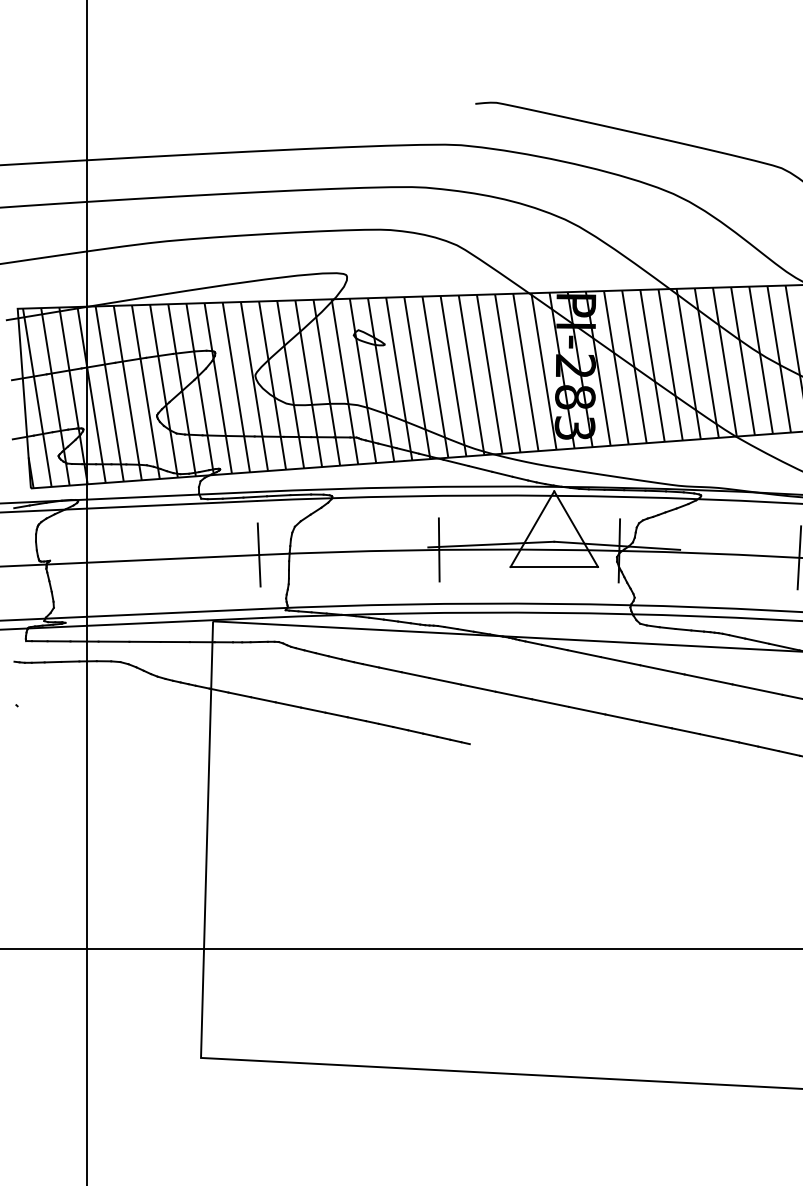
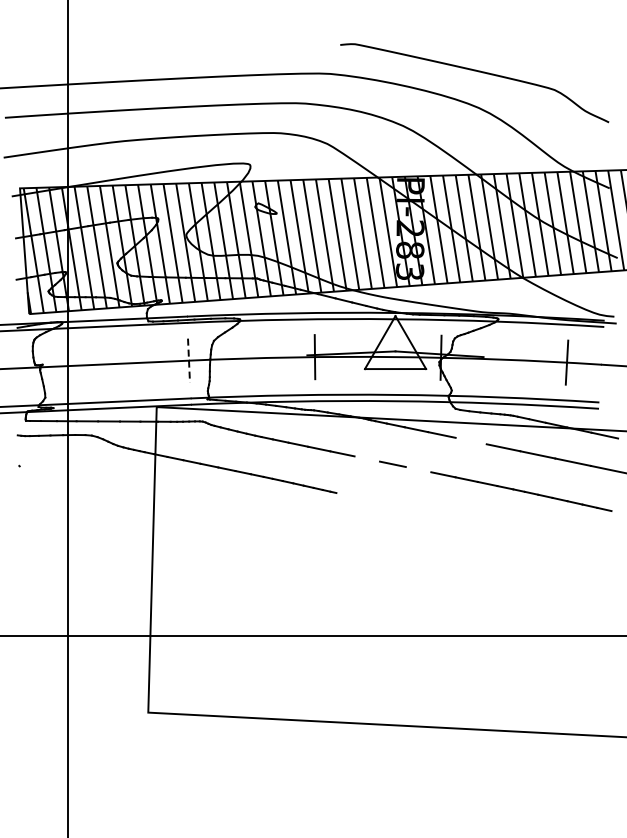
line: (259, 556) -> (189, 361), solid -> dashed
line: (661, 669) -> (470, 440), removed
line: (514, 694) -> (367, 458), removed
line: (587, 710) -> (418, 469), removed

